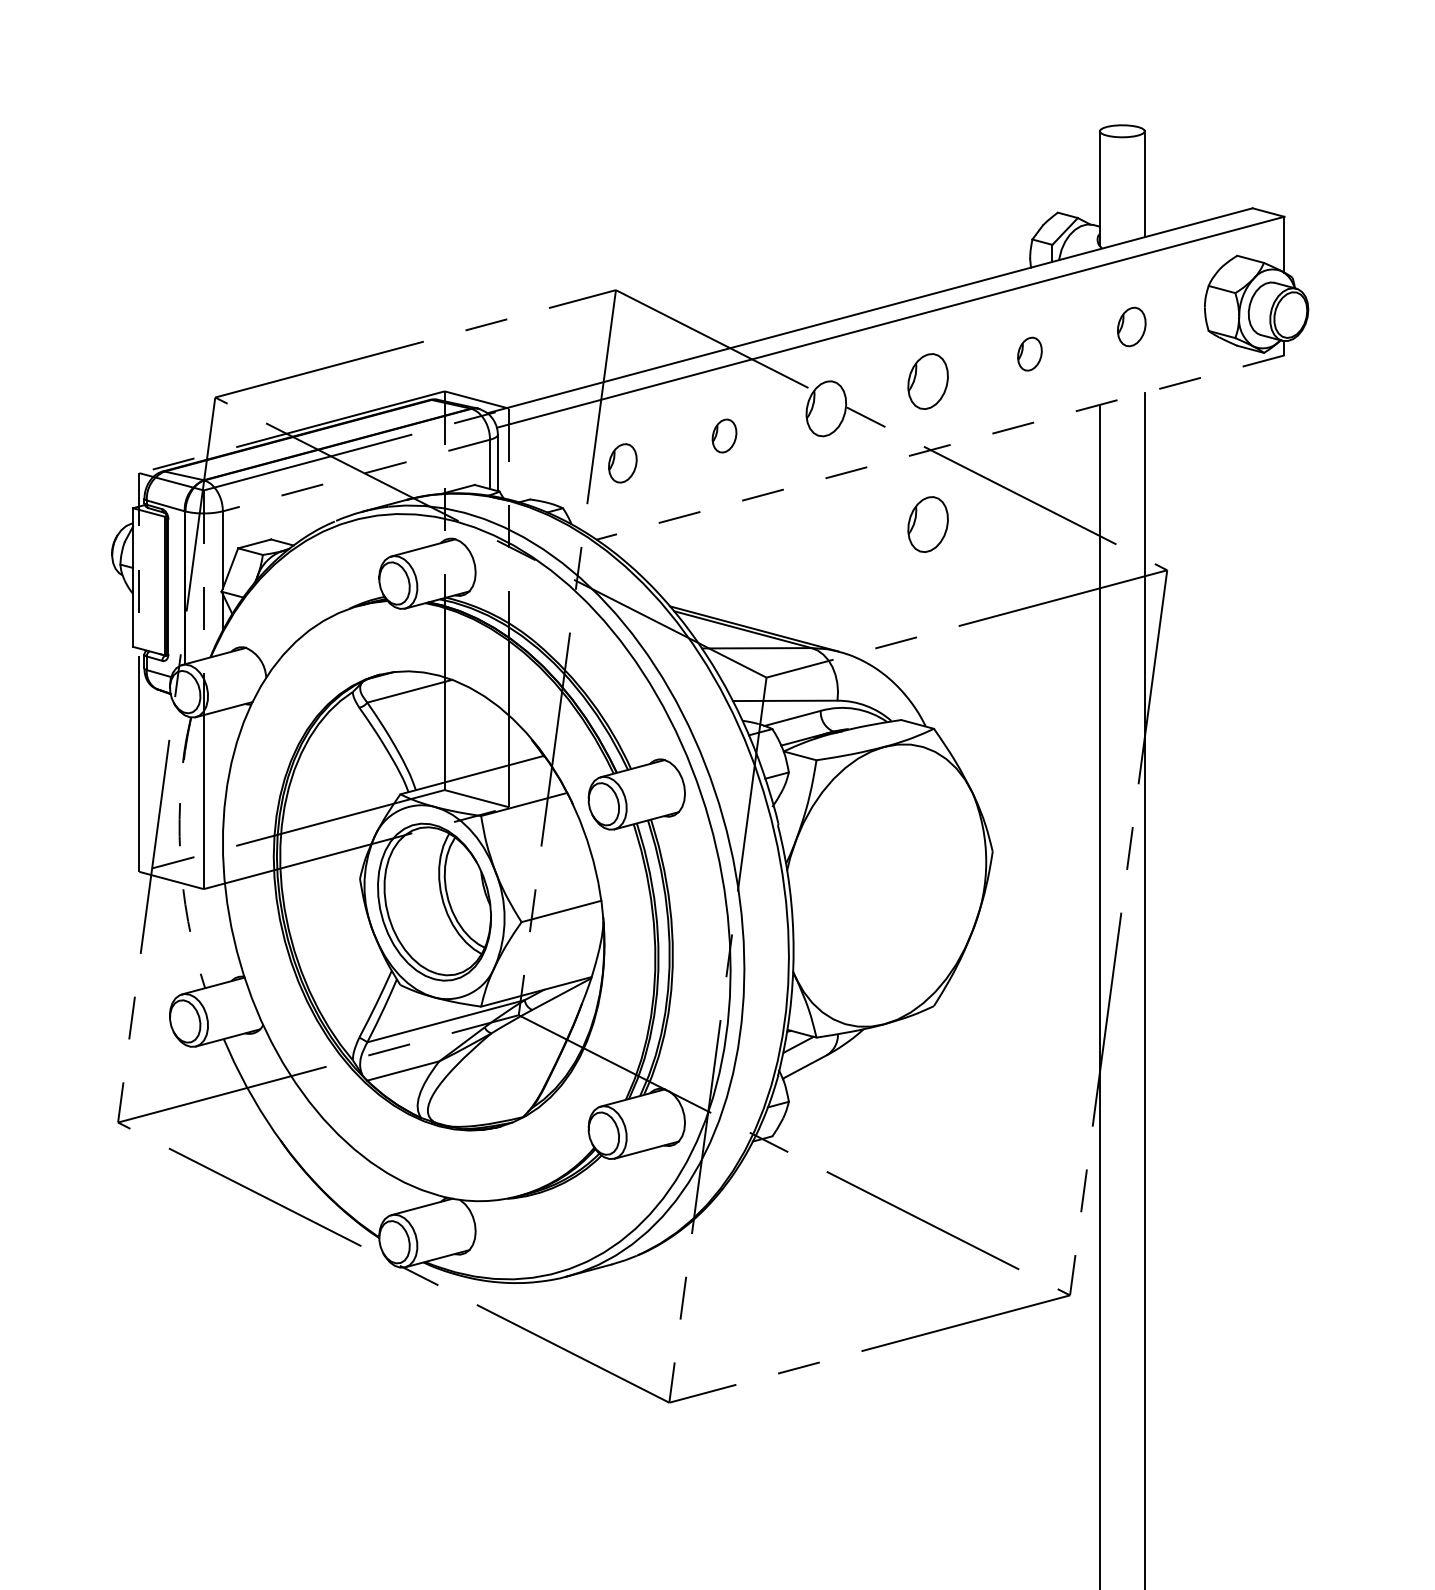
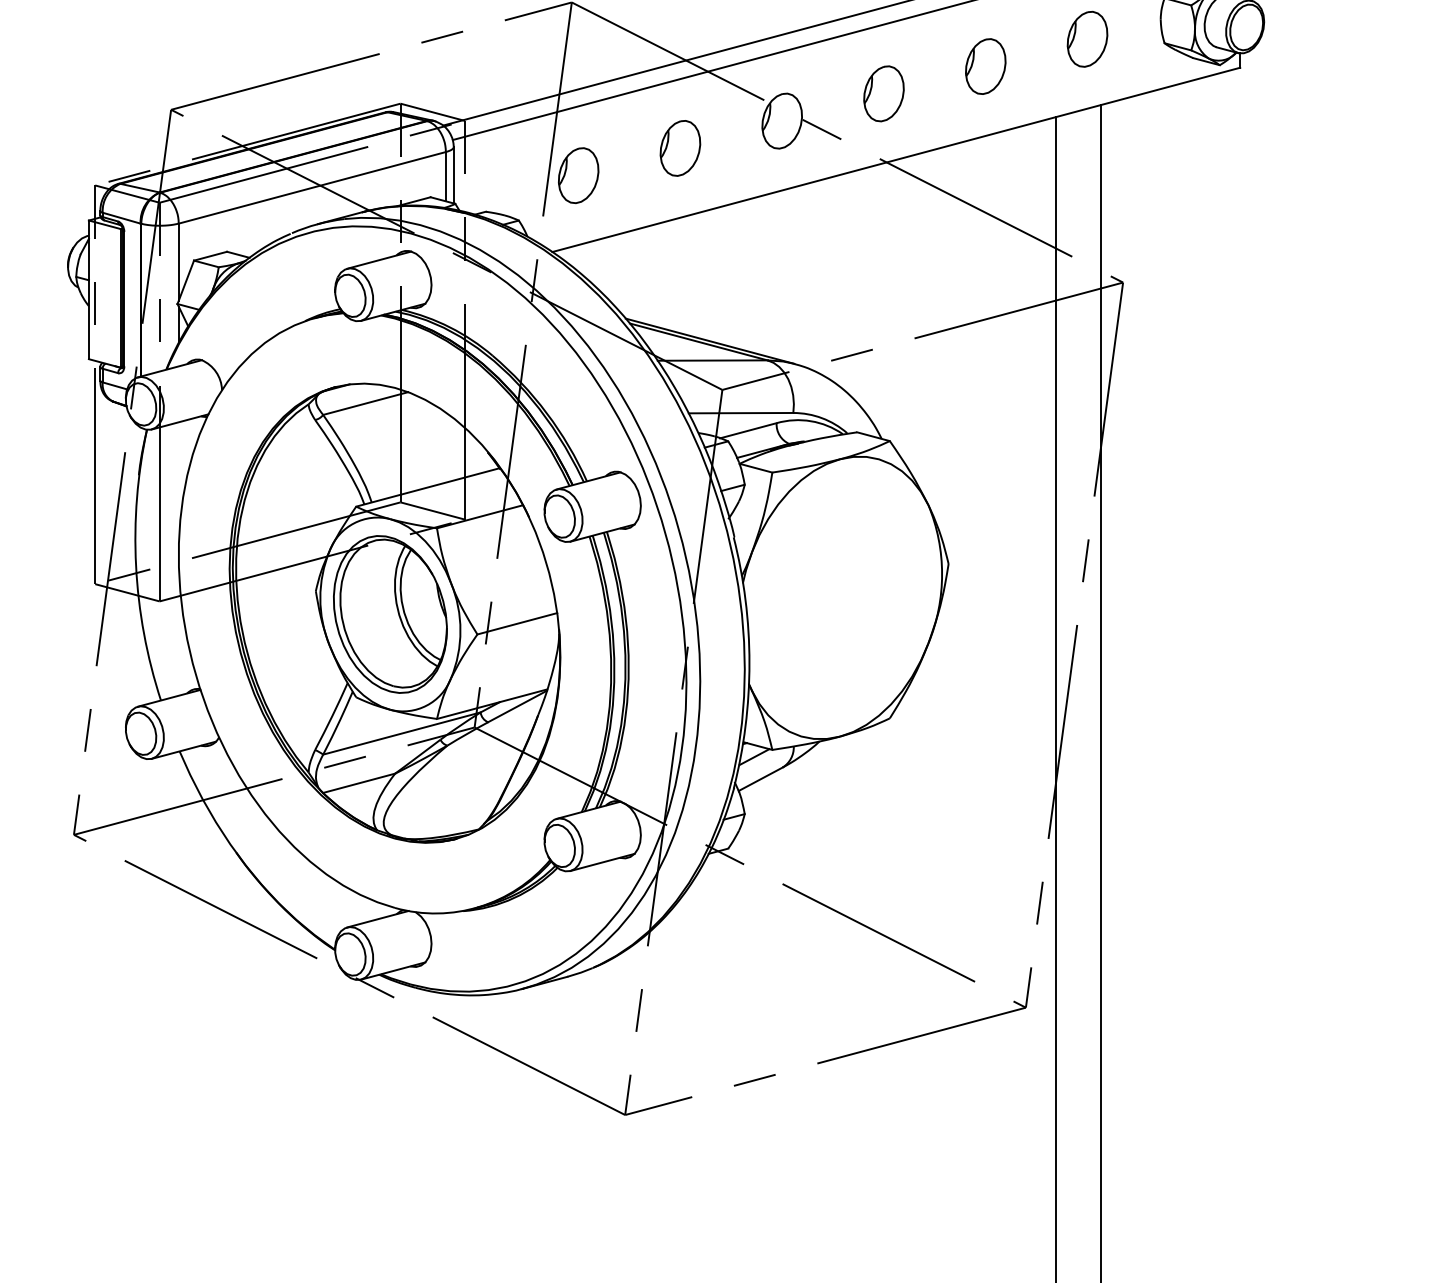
part: (1131, 326) -> (1087, 38), size x1.43
part: (1029, 353) -> (985, 65), size x1.67
part: (724, 435) -> (680, 147), size x1.67
line: (939, 447) -> (895, 159), dashed -> solid
part: (622, 463) -> (578, 175), size x1.43
line: (355, 475) -> (311, 187), dashed -> solid
part: (927, 524) -> (883, 236), removed
arc: (180, 853) -> (136, 565), dashed -> solid

